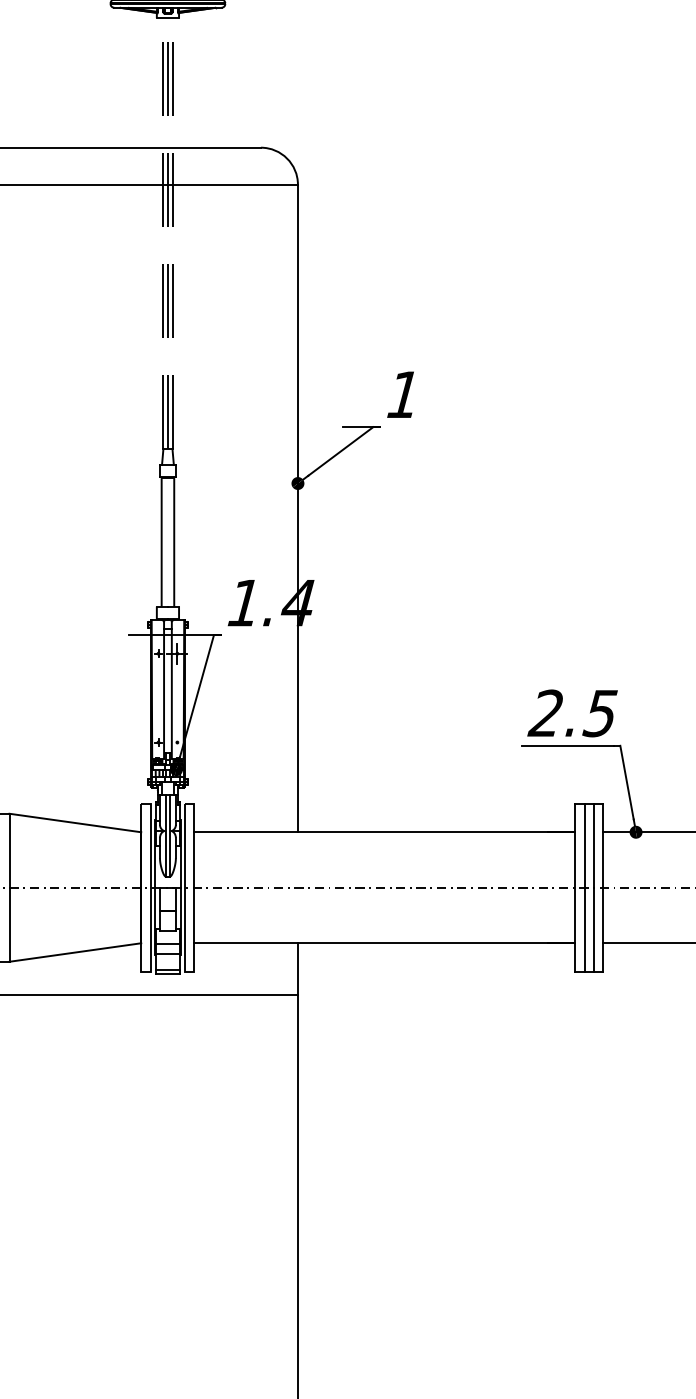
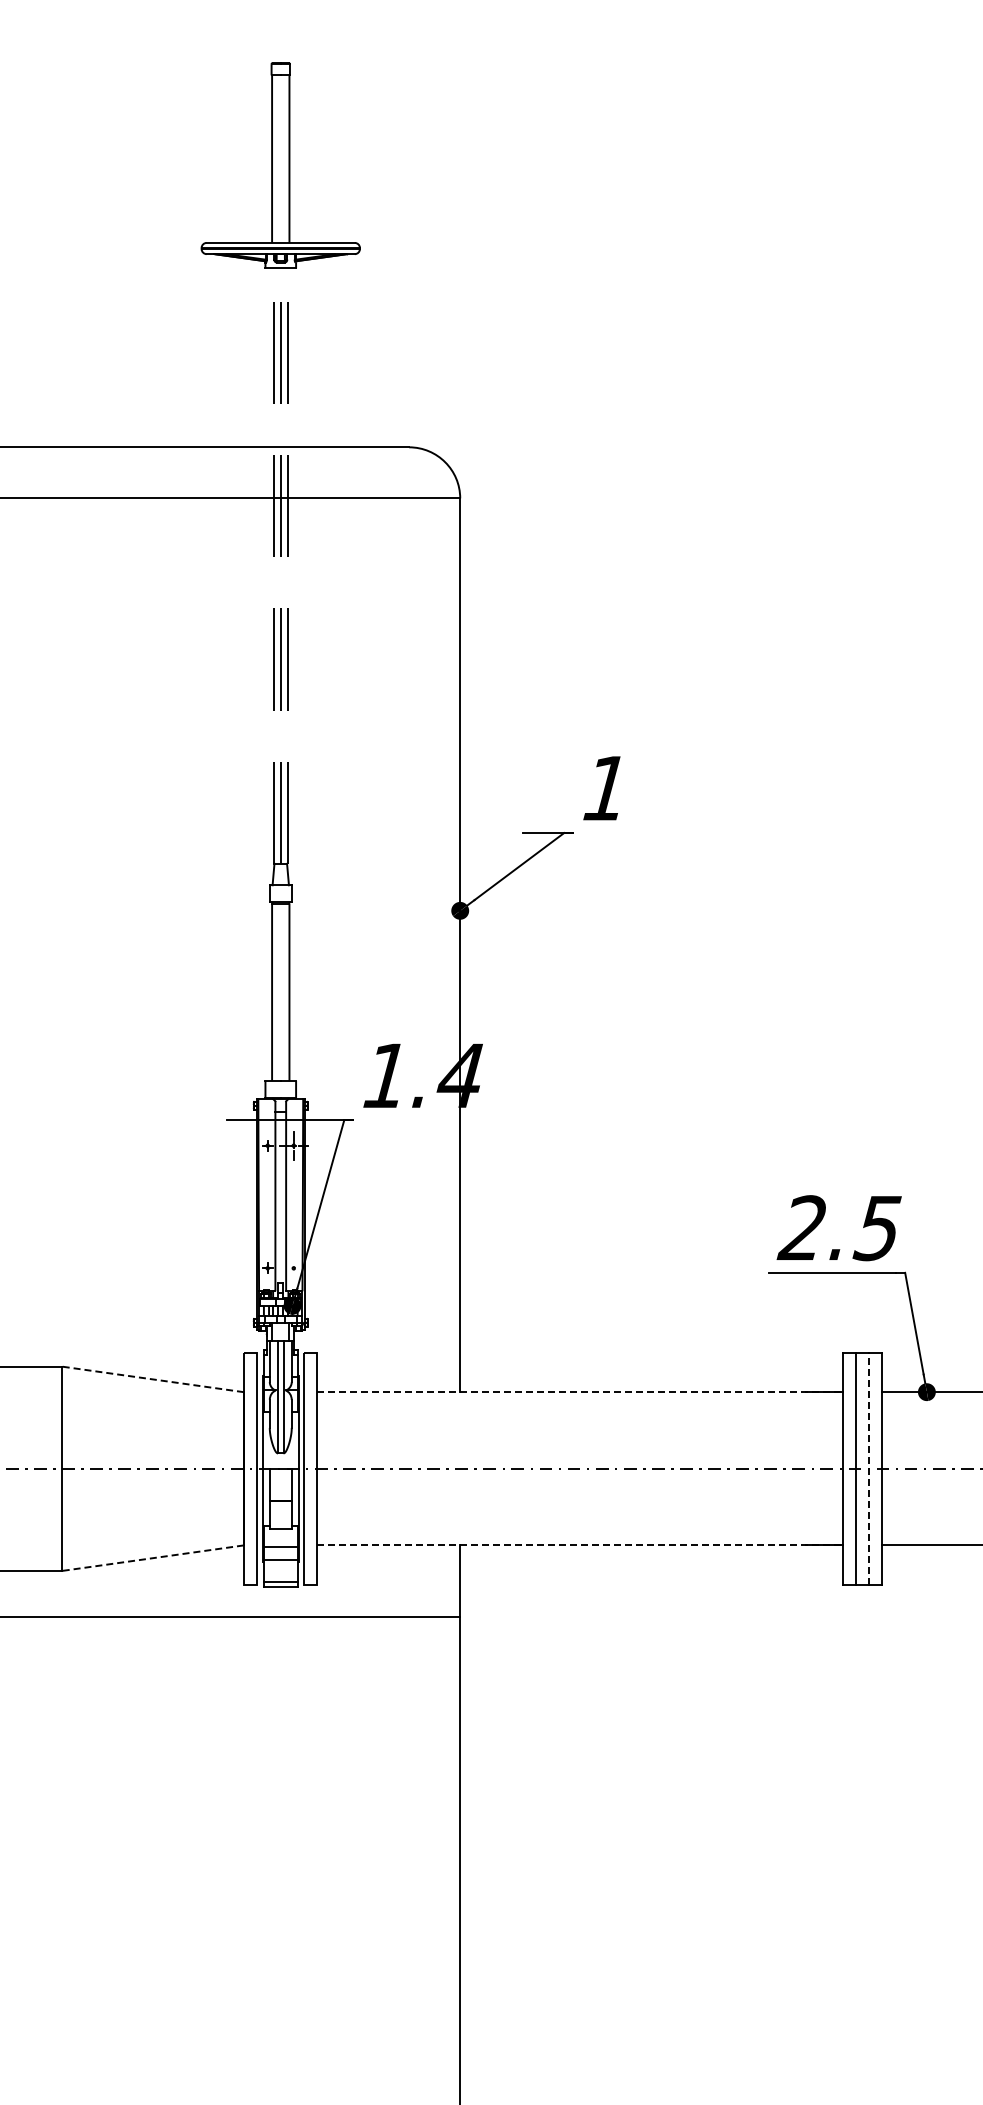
line: (75, 823) -> (153, 1379), solid -> dashed
line: (385, 832) -> (580, 1392), solid -> dashed
line: (593, 887) -> (868, 1468), solid -> dashed
line: (385, 943) -> (580, 1545), solid -> dashed
line: (75, 952) -> (153, 1558), solid -> dashed

